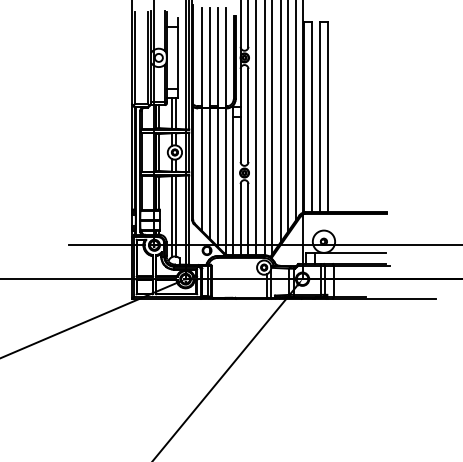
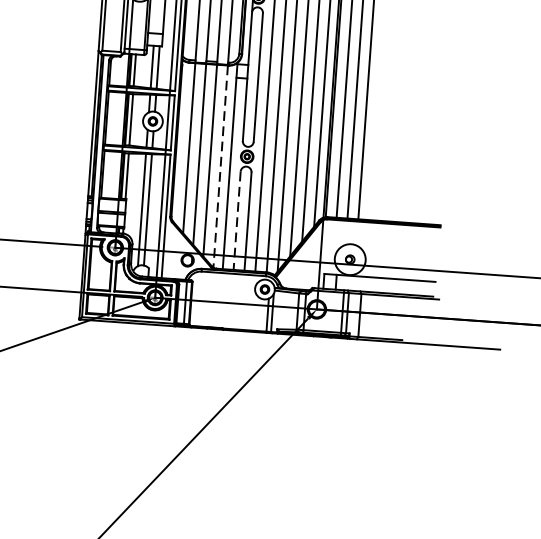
line: (225, 181) -> (219, 166), solid -> dashed
line: (240, 219) -> (236, 220), solid -> dashed

